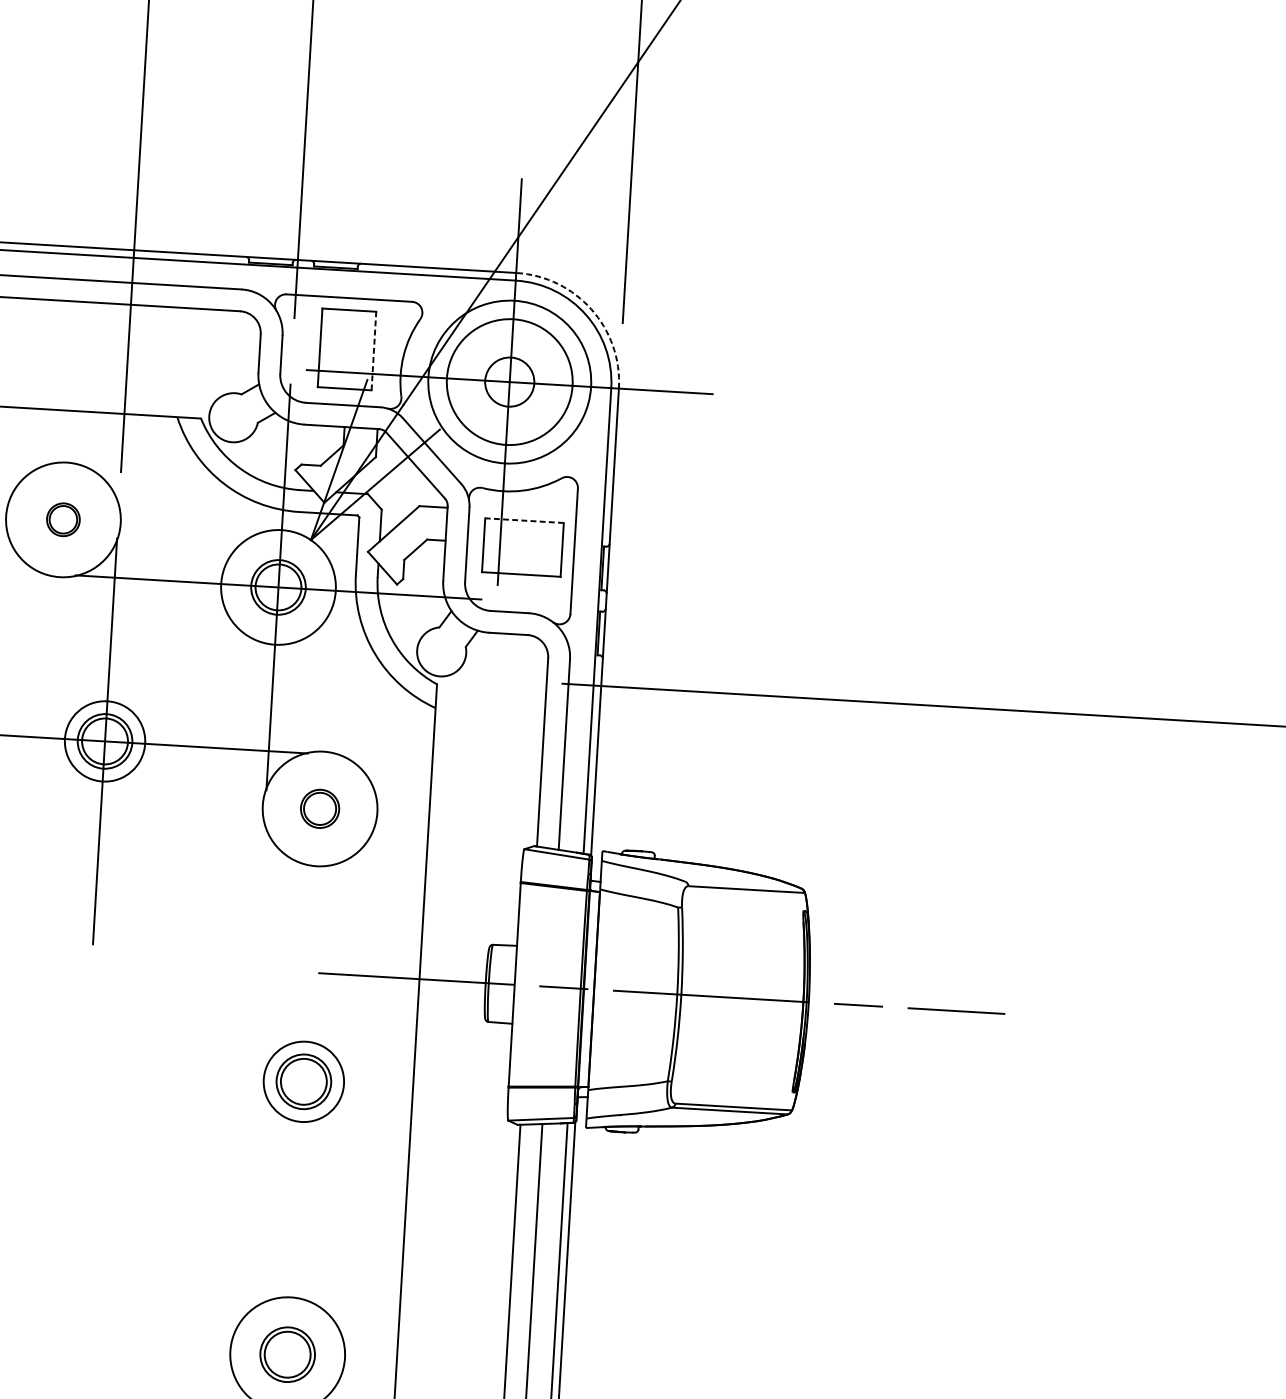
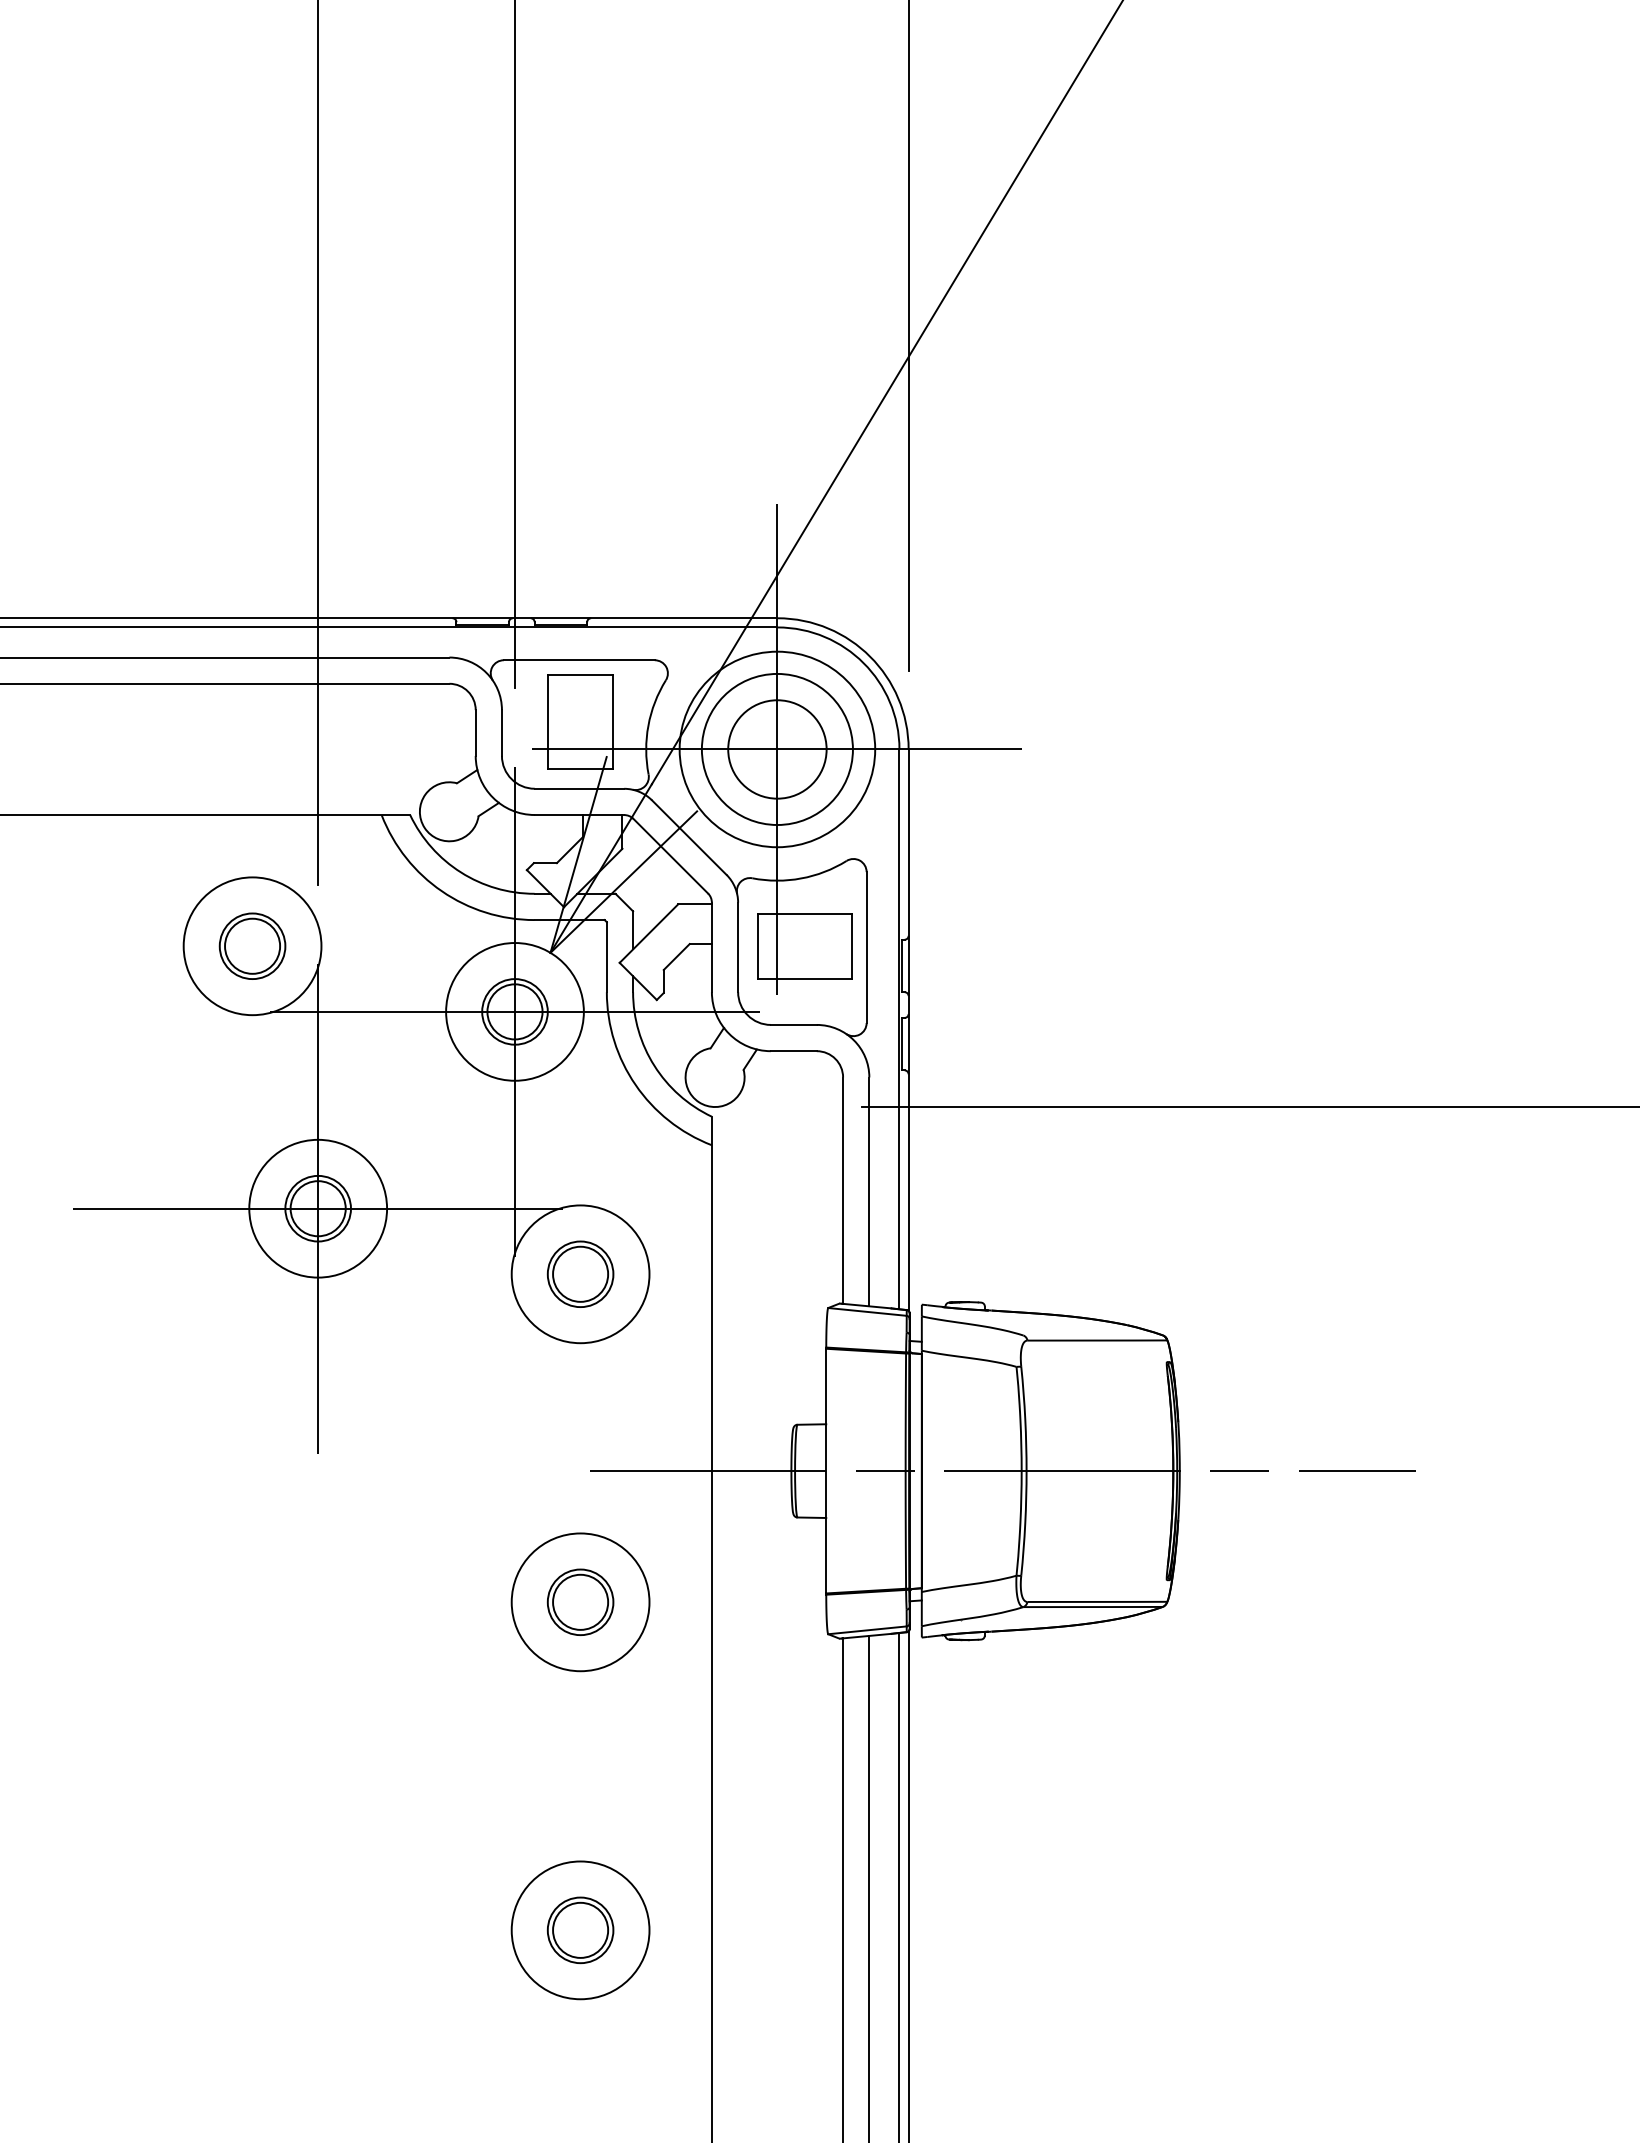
arc: (591, 309) -> (870, 656), dashed -> solid
line: (373, 350) -> (612, 721), dashed -> solid
circle: (509, 382) -> (777, 749), size x1.67
part: (63, 519) -> (252, 945), size x1.67
line: (524, 520) -> (804, 914), dashed -> solid
circle: (105, 741) -> (318, 1208), size x1.43
part: (320, 808) -> (580, 1273), size x1.43
circle: (303, 1081) -> (580, 1602), size x1.43

